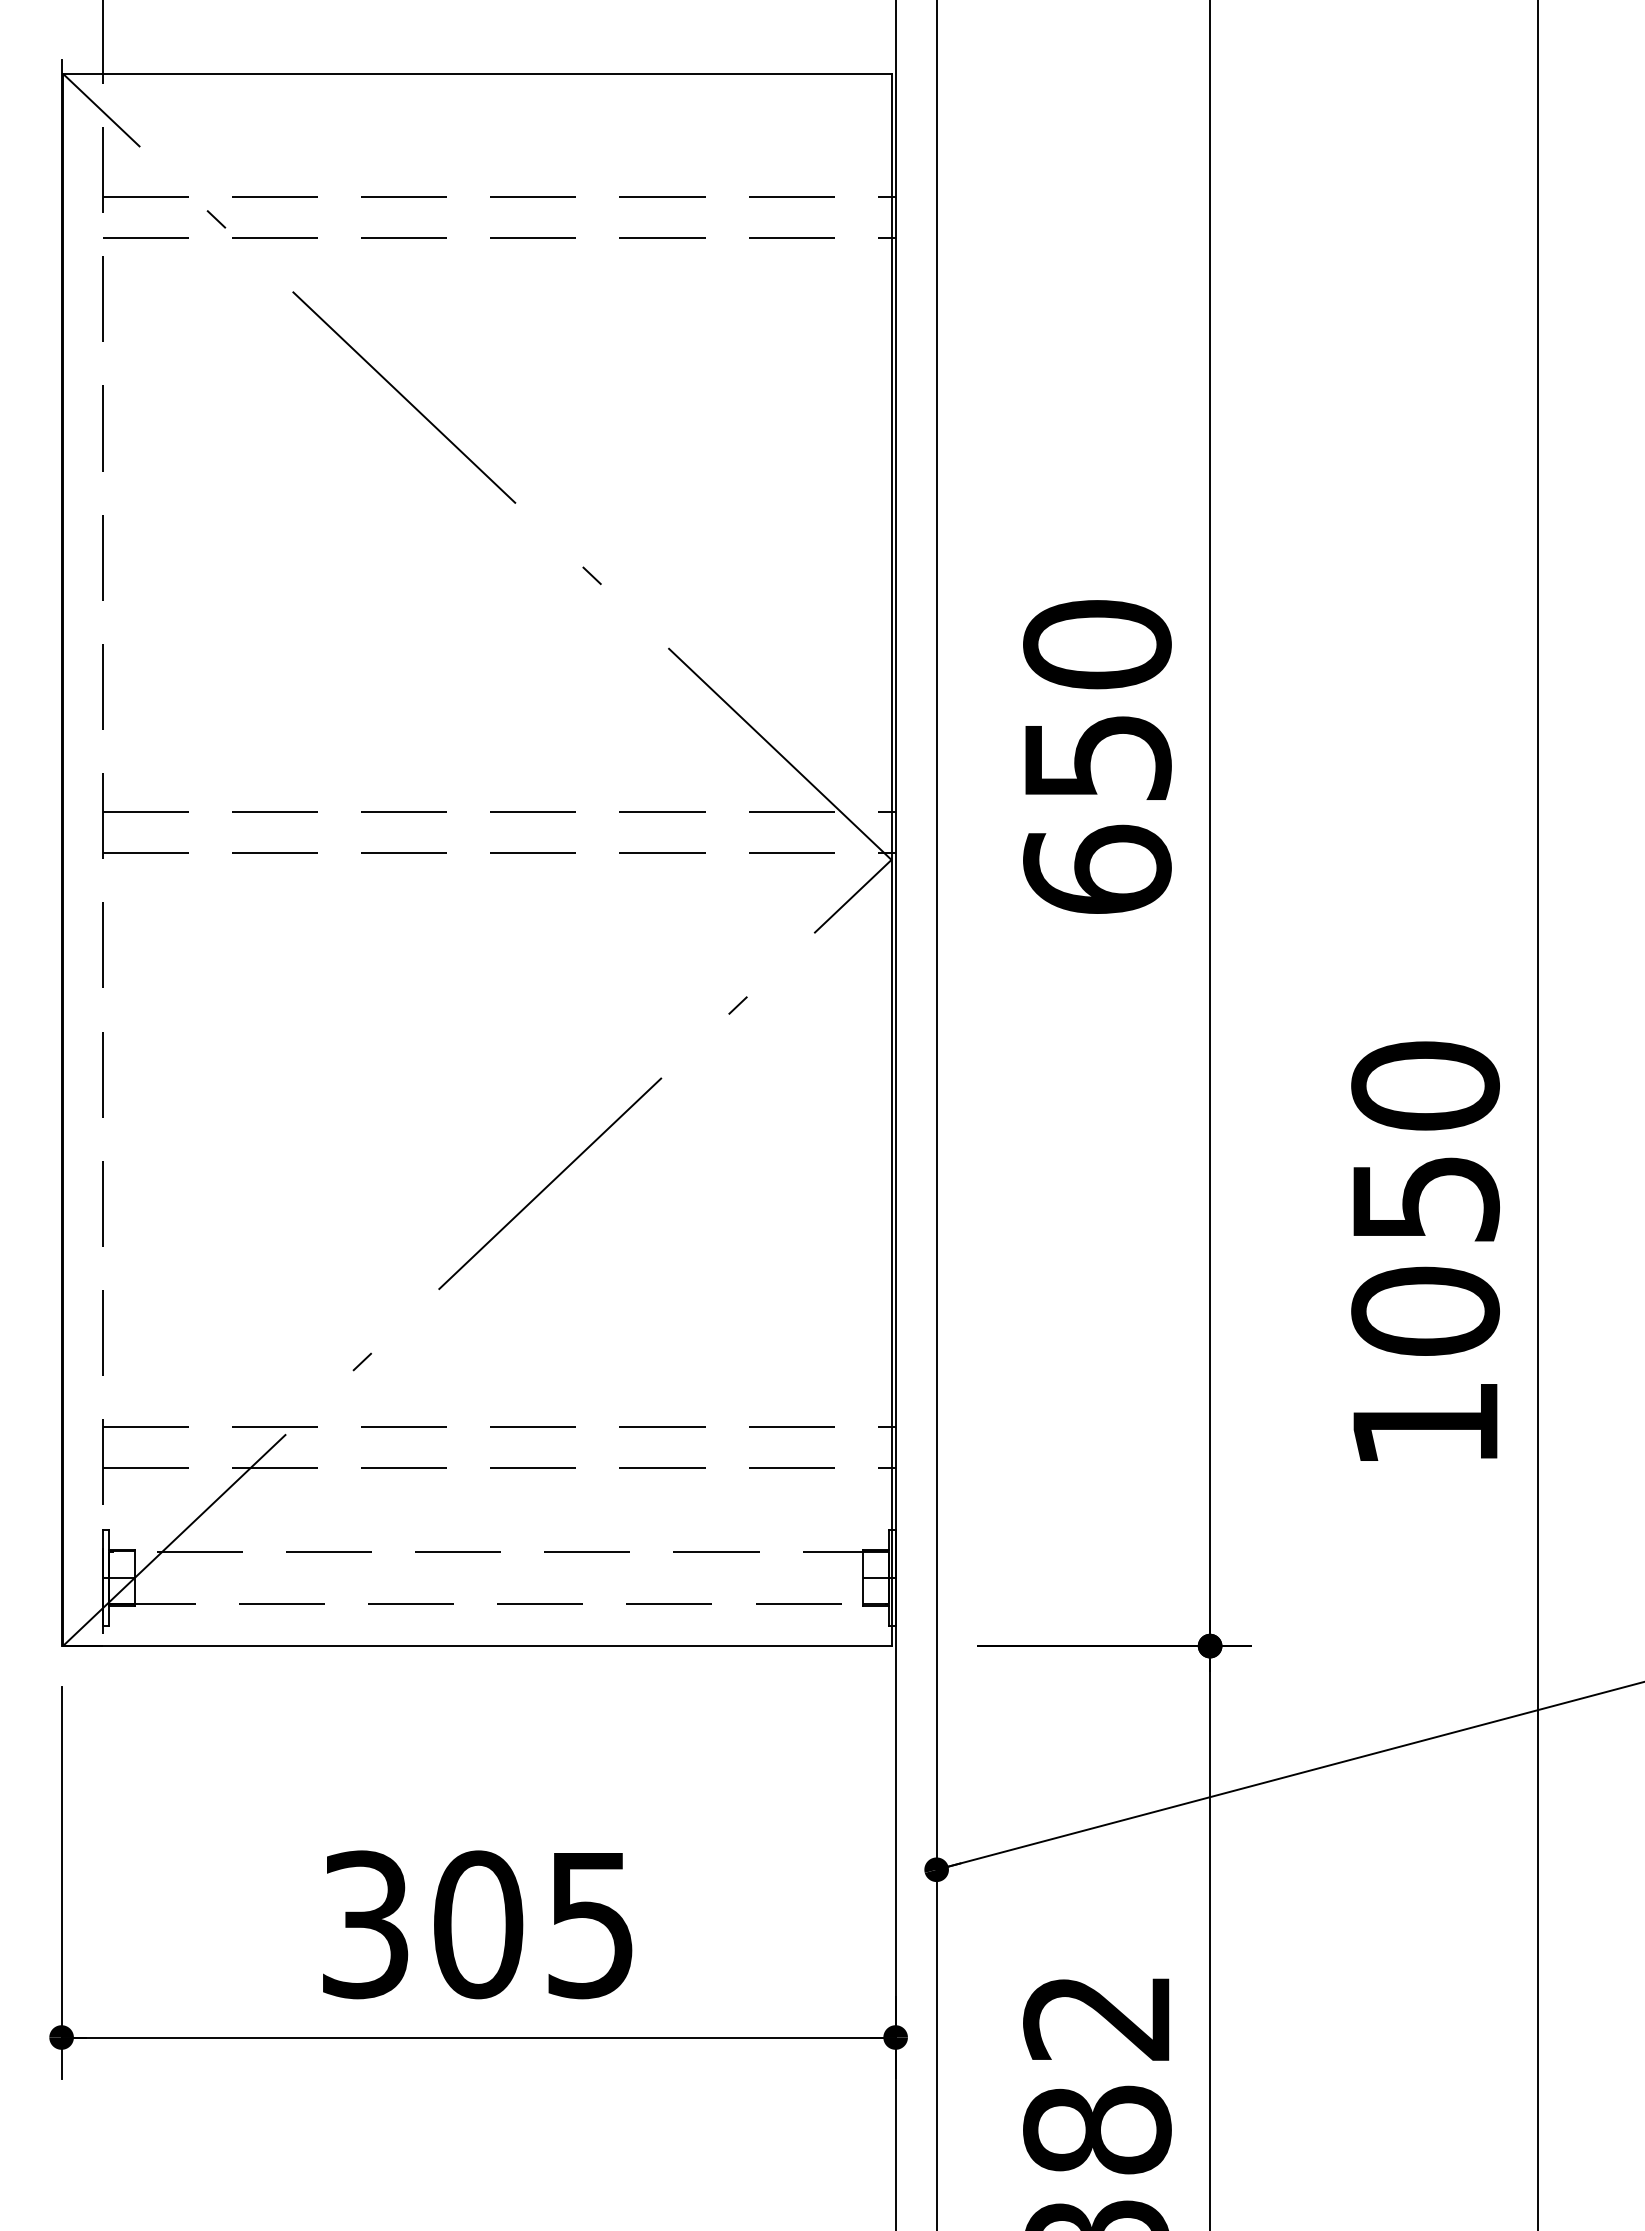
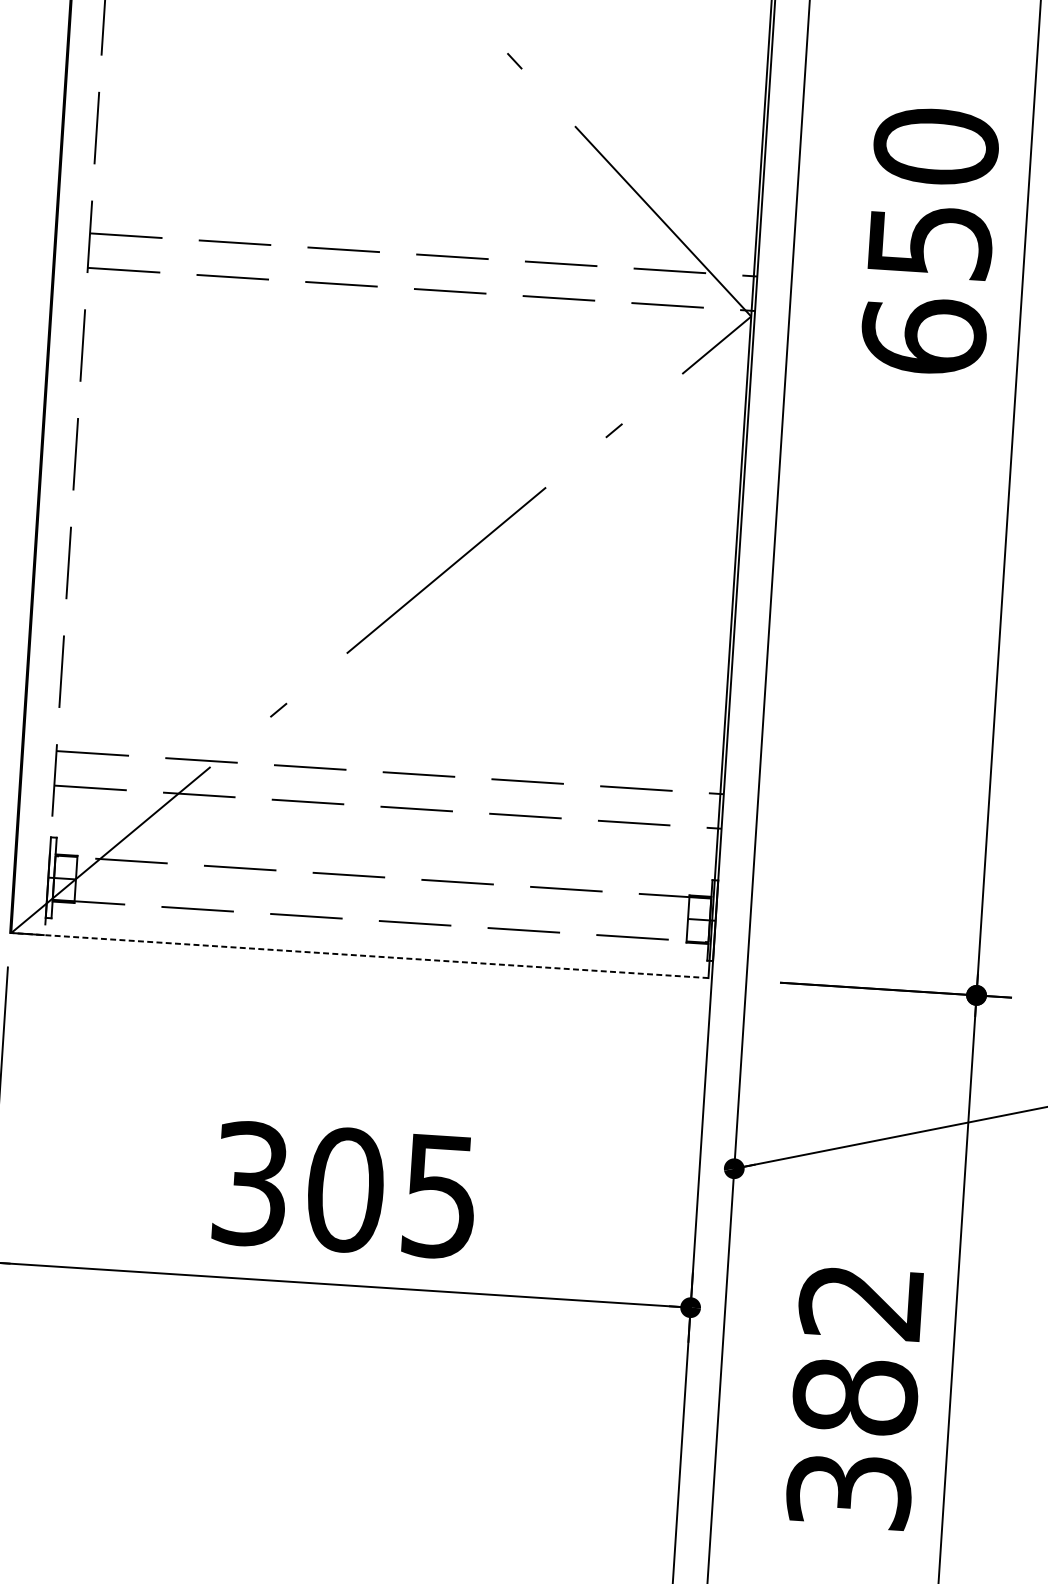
line: (476, 1646) -> (359, 955), solid -> dashed

